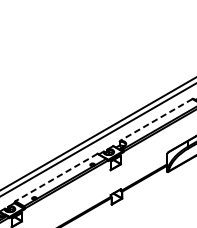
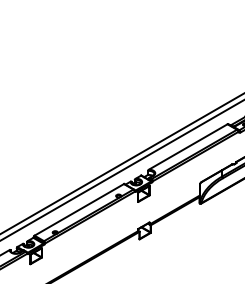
line: (155, 120) -> (187, 147), dashed -> solid
line: (56, 177) -> (79, 209), dashed -> solid

